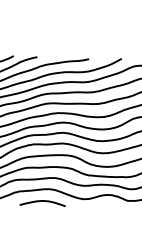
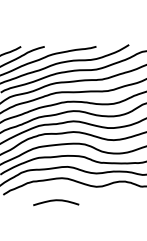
curve: (43, 202) -> (56, 201), moved

